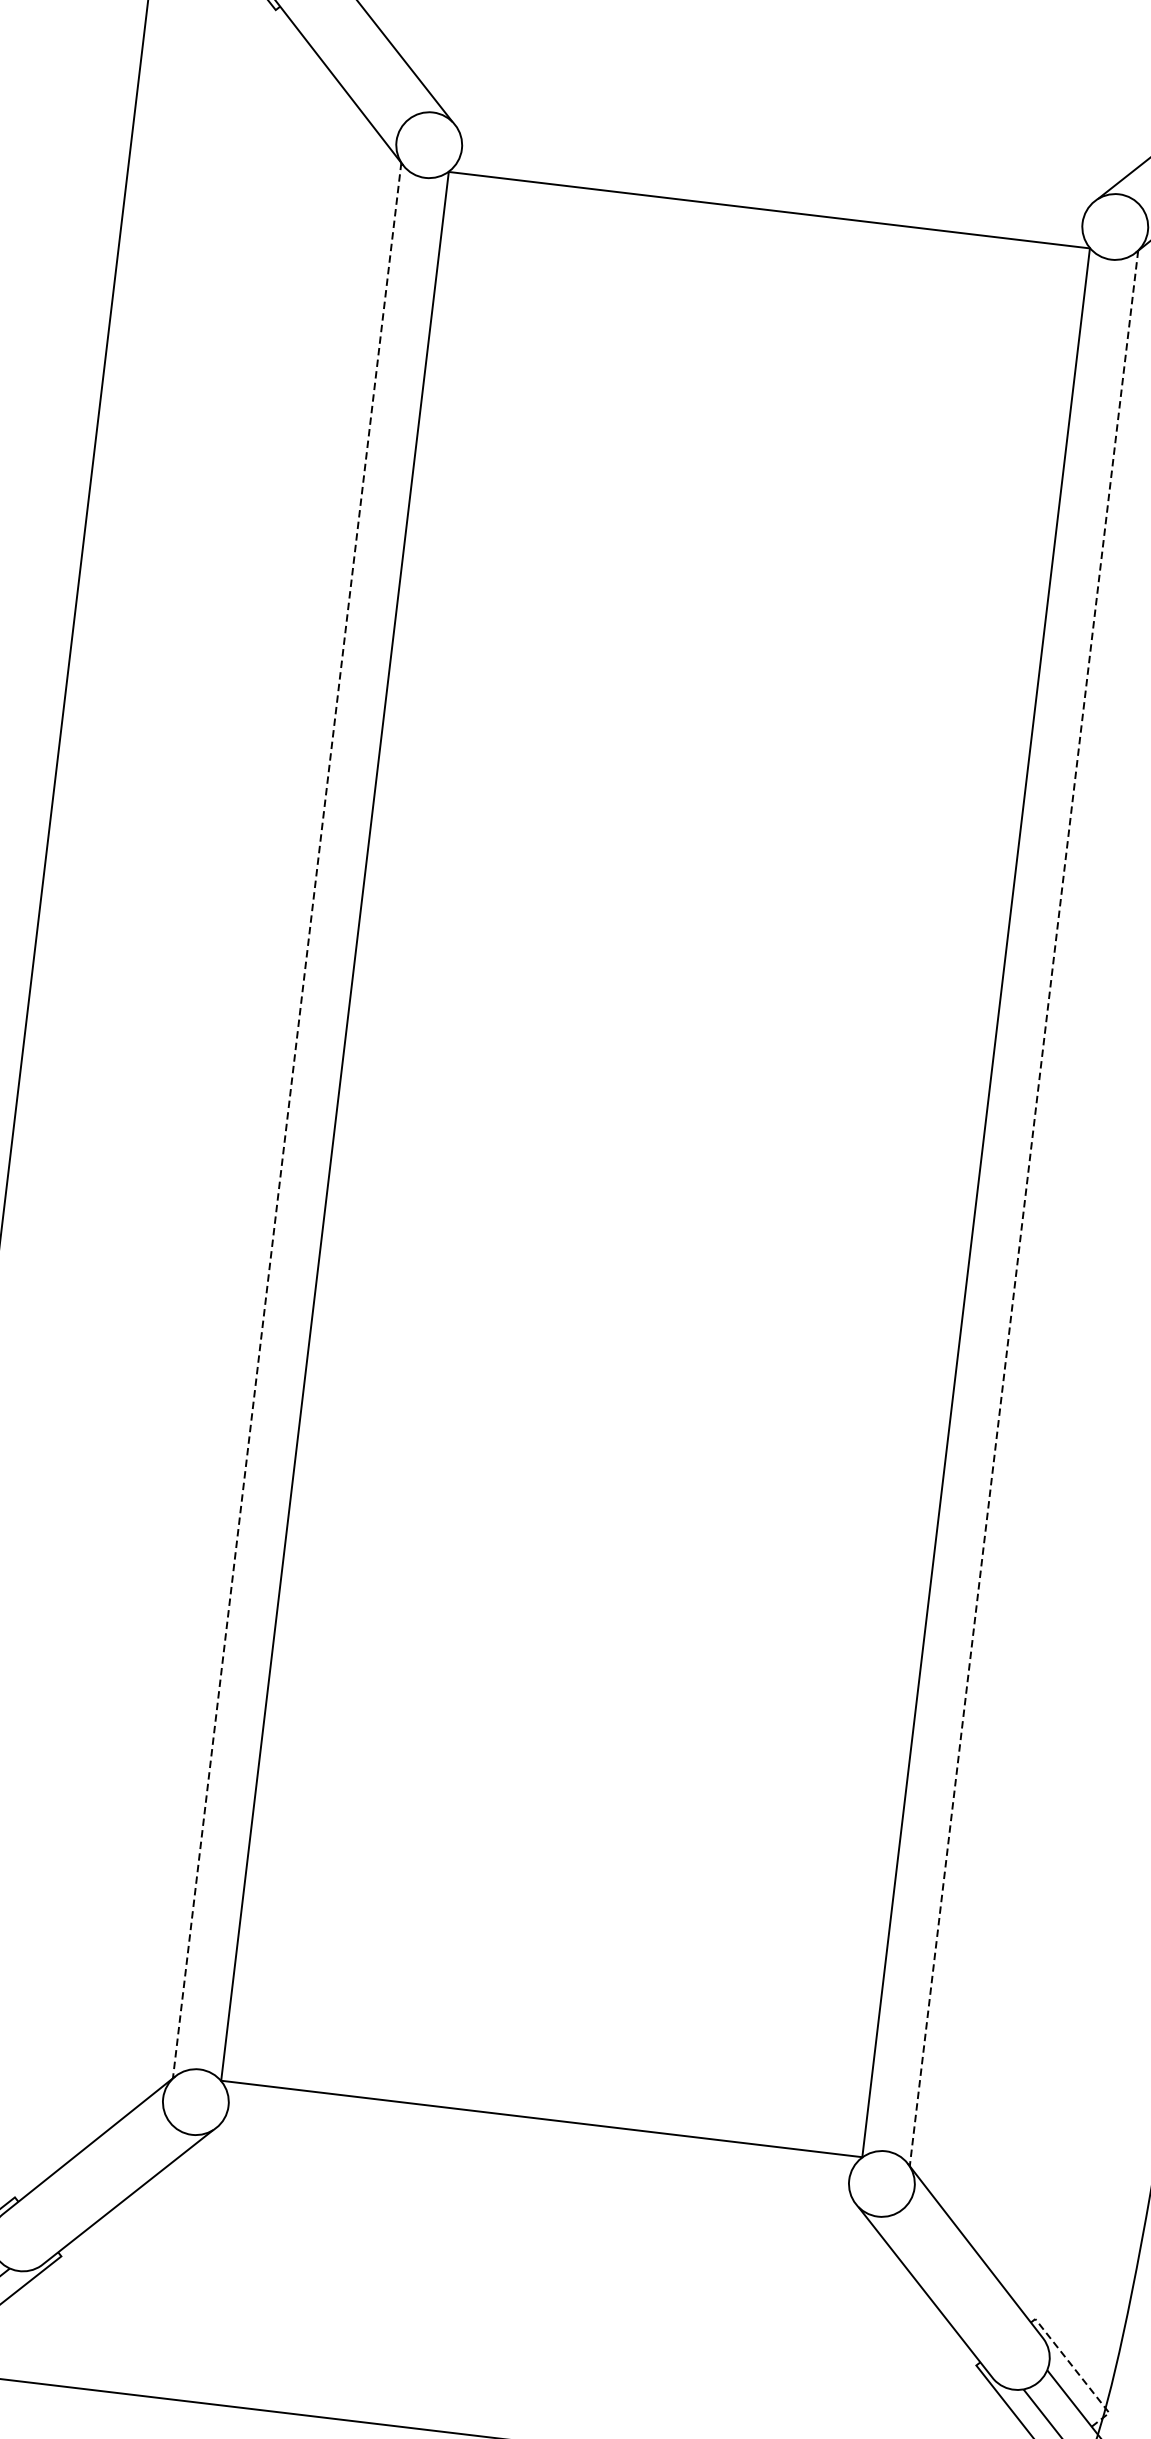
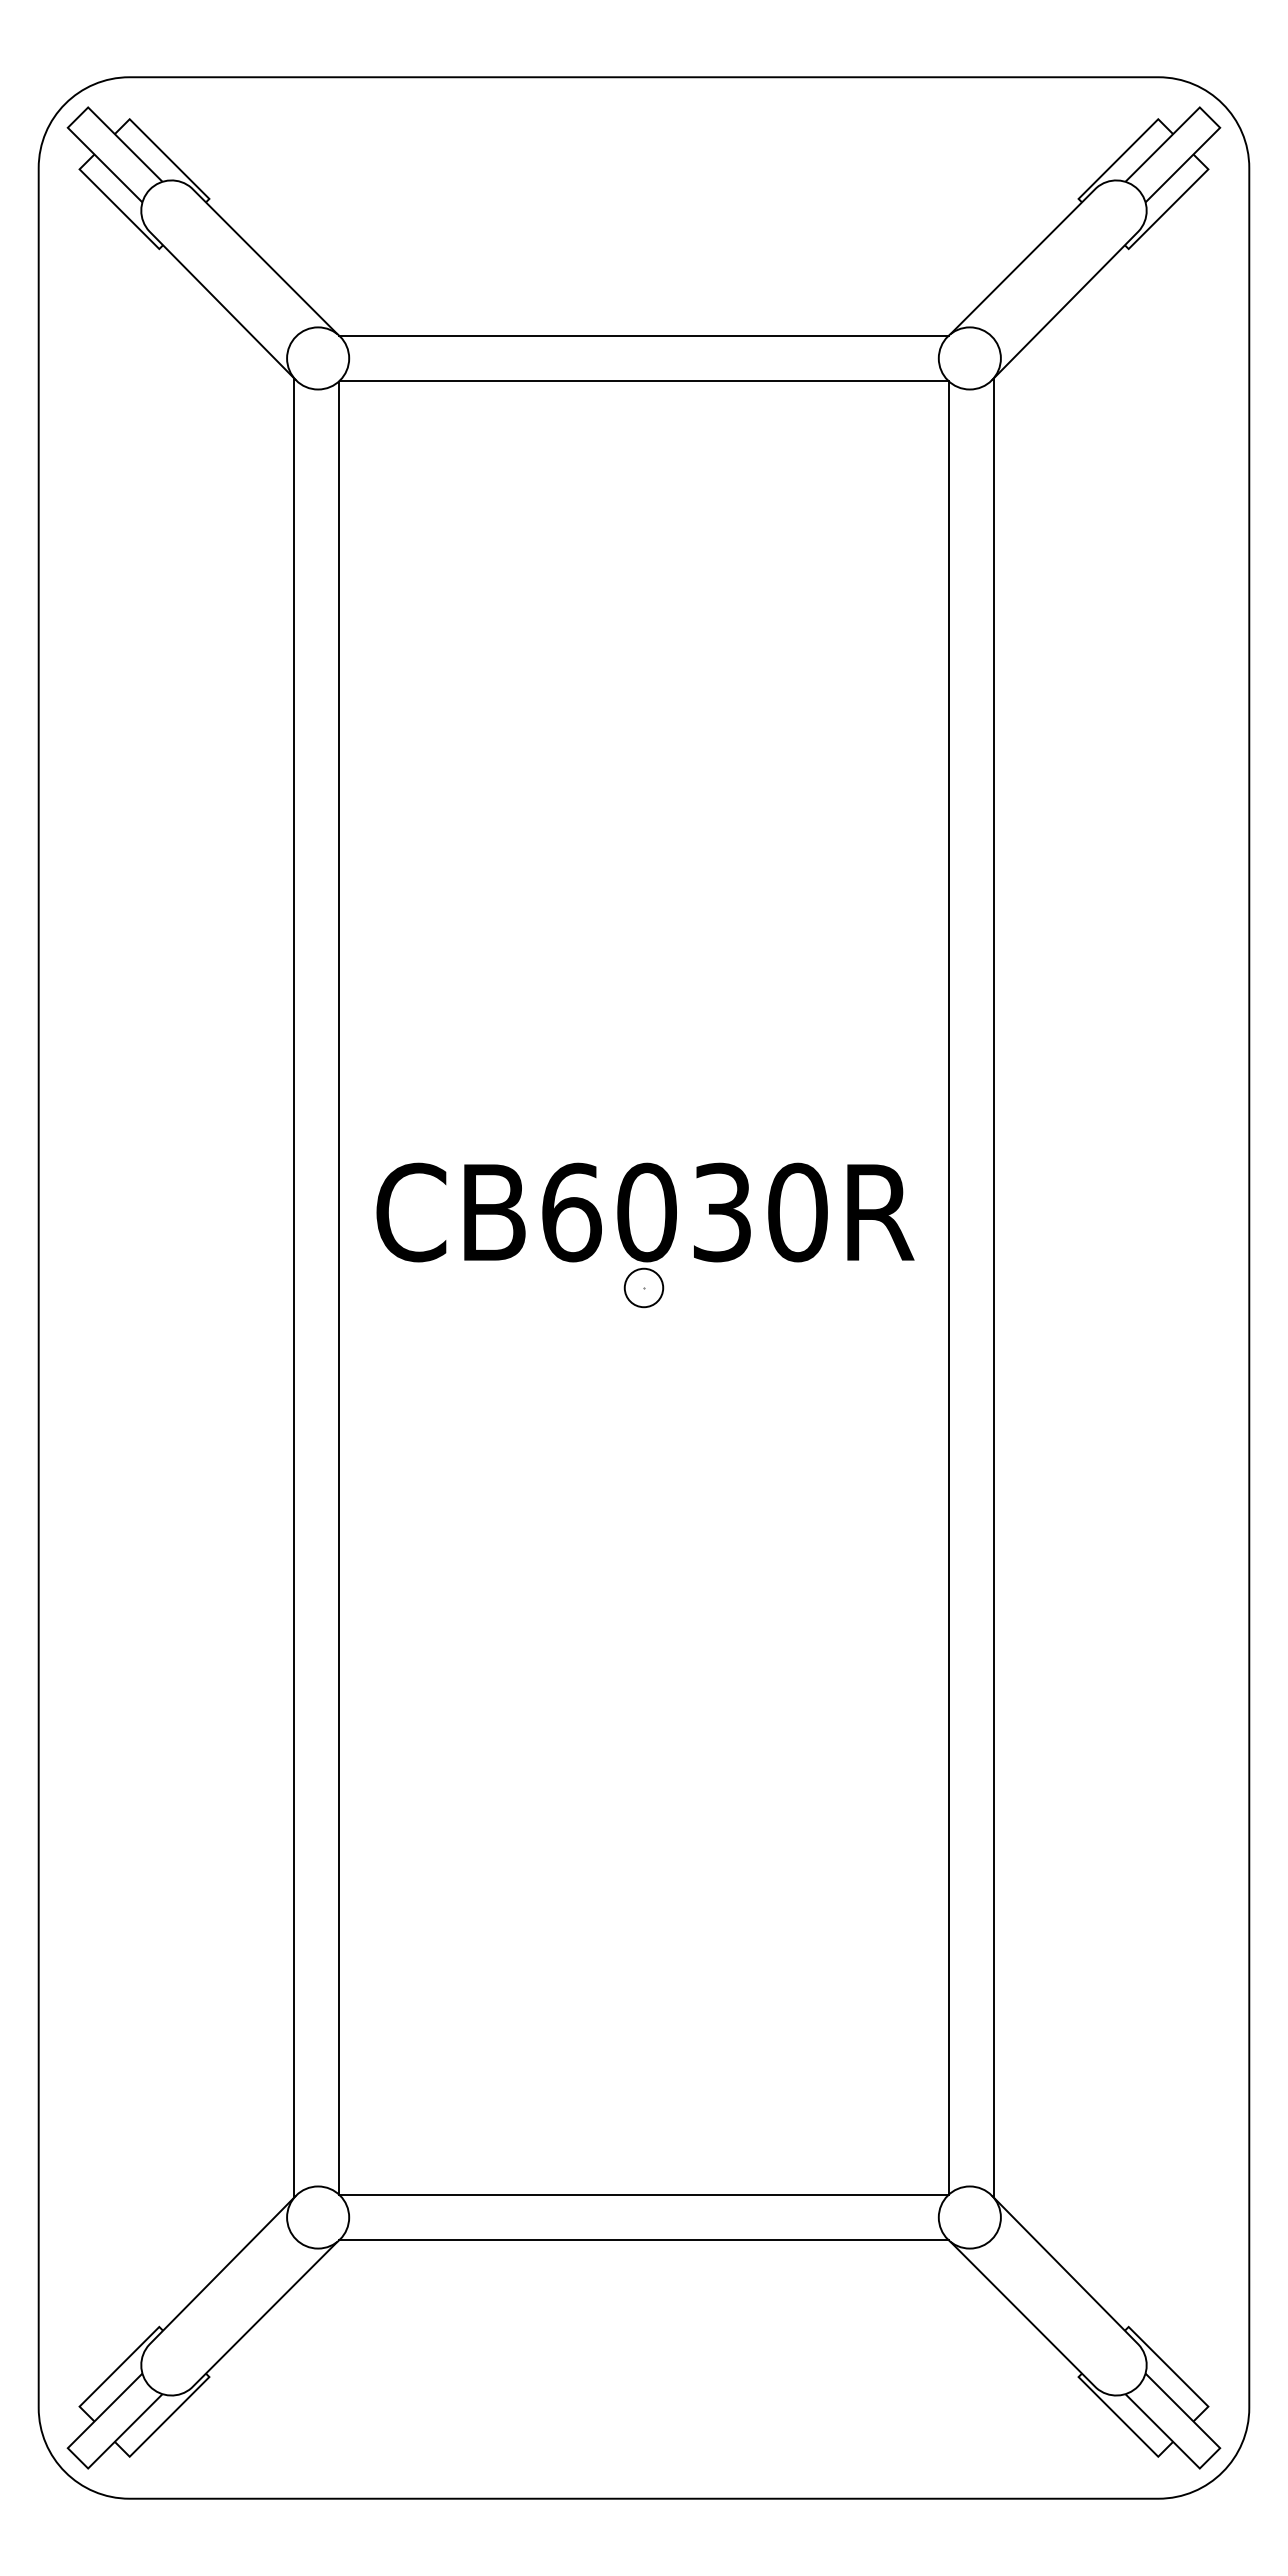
line: (774, 161) -> (643, 335), added
part: (663, 1109) -> (645, 1235), added
line: (287, 1121) -> (294, 1288), dashed -> solid
line: (1023, 1208) -> (993, 1288), dashed -> solid
line: (535, 2167) -> (643, 2240), added
line: (1077, 2372) -> (1174, 2372), dashed -> solid

